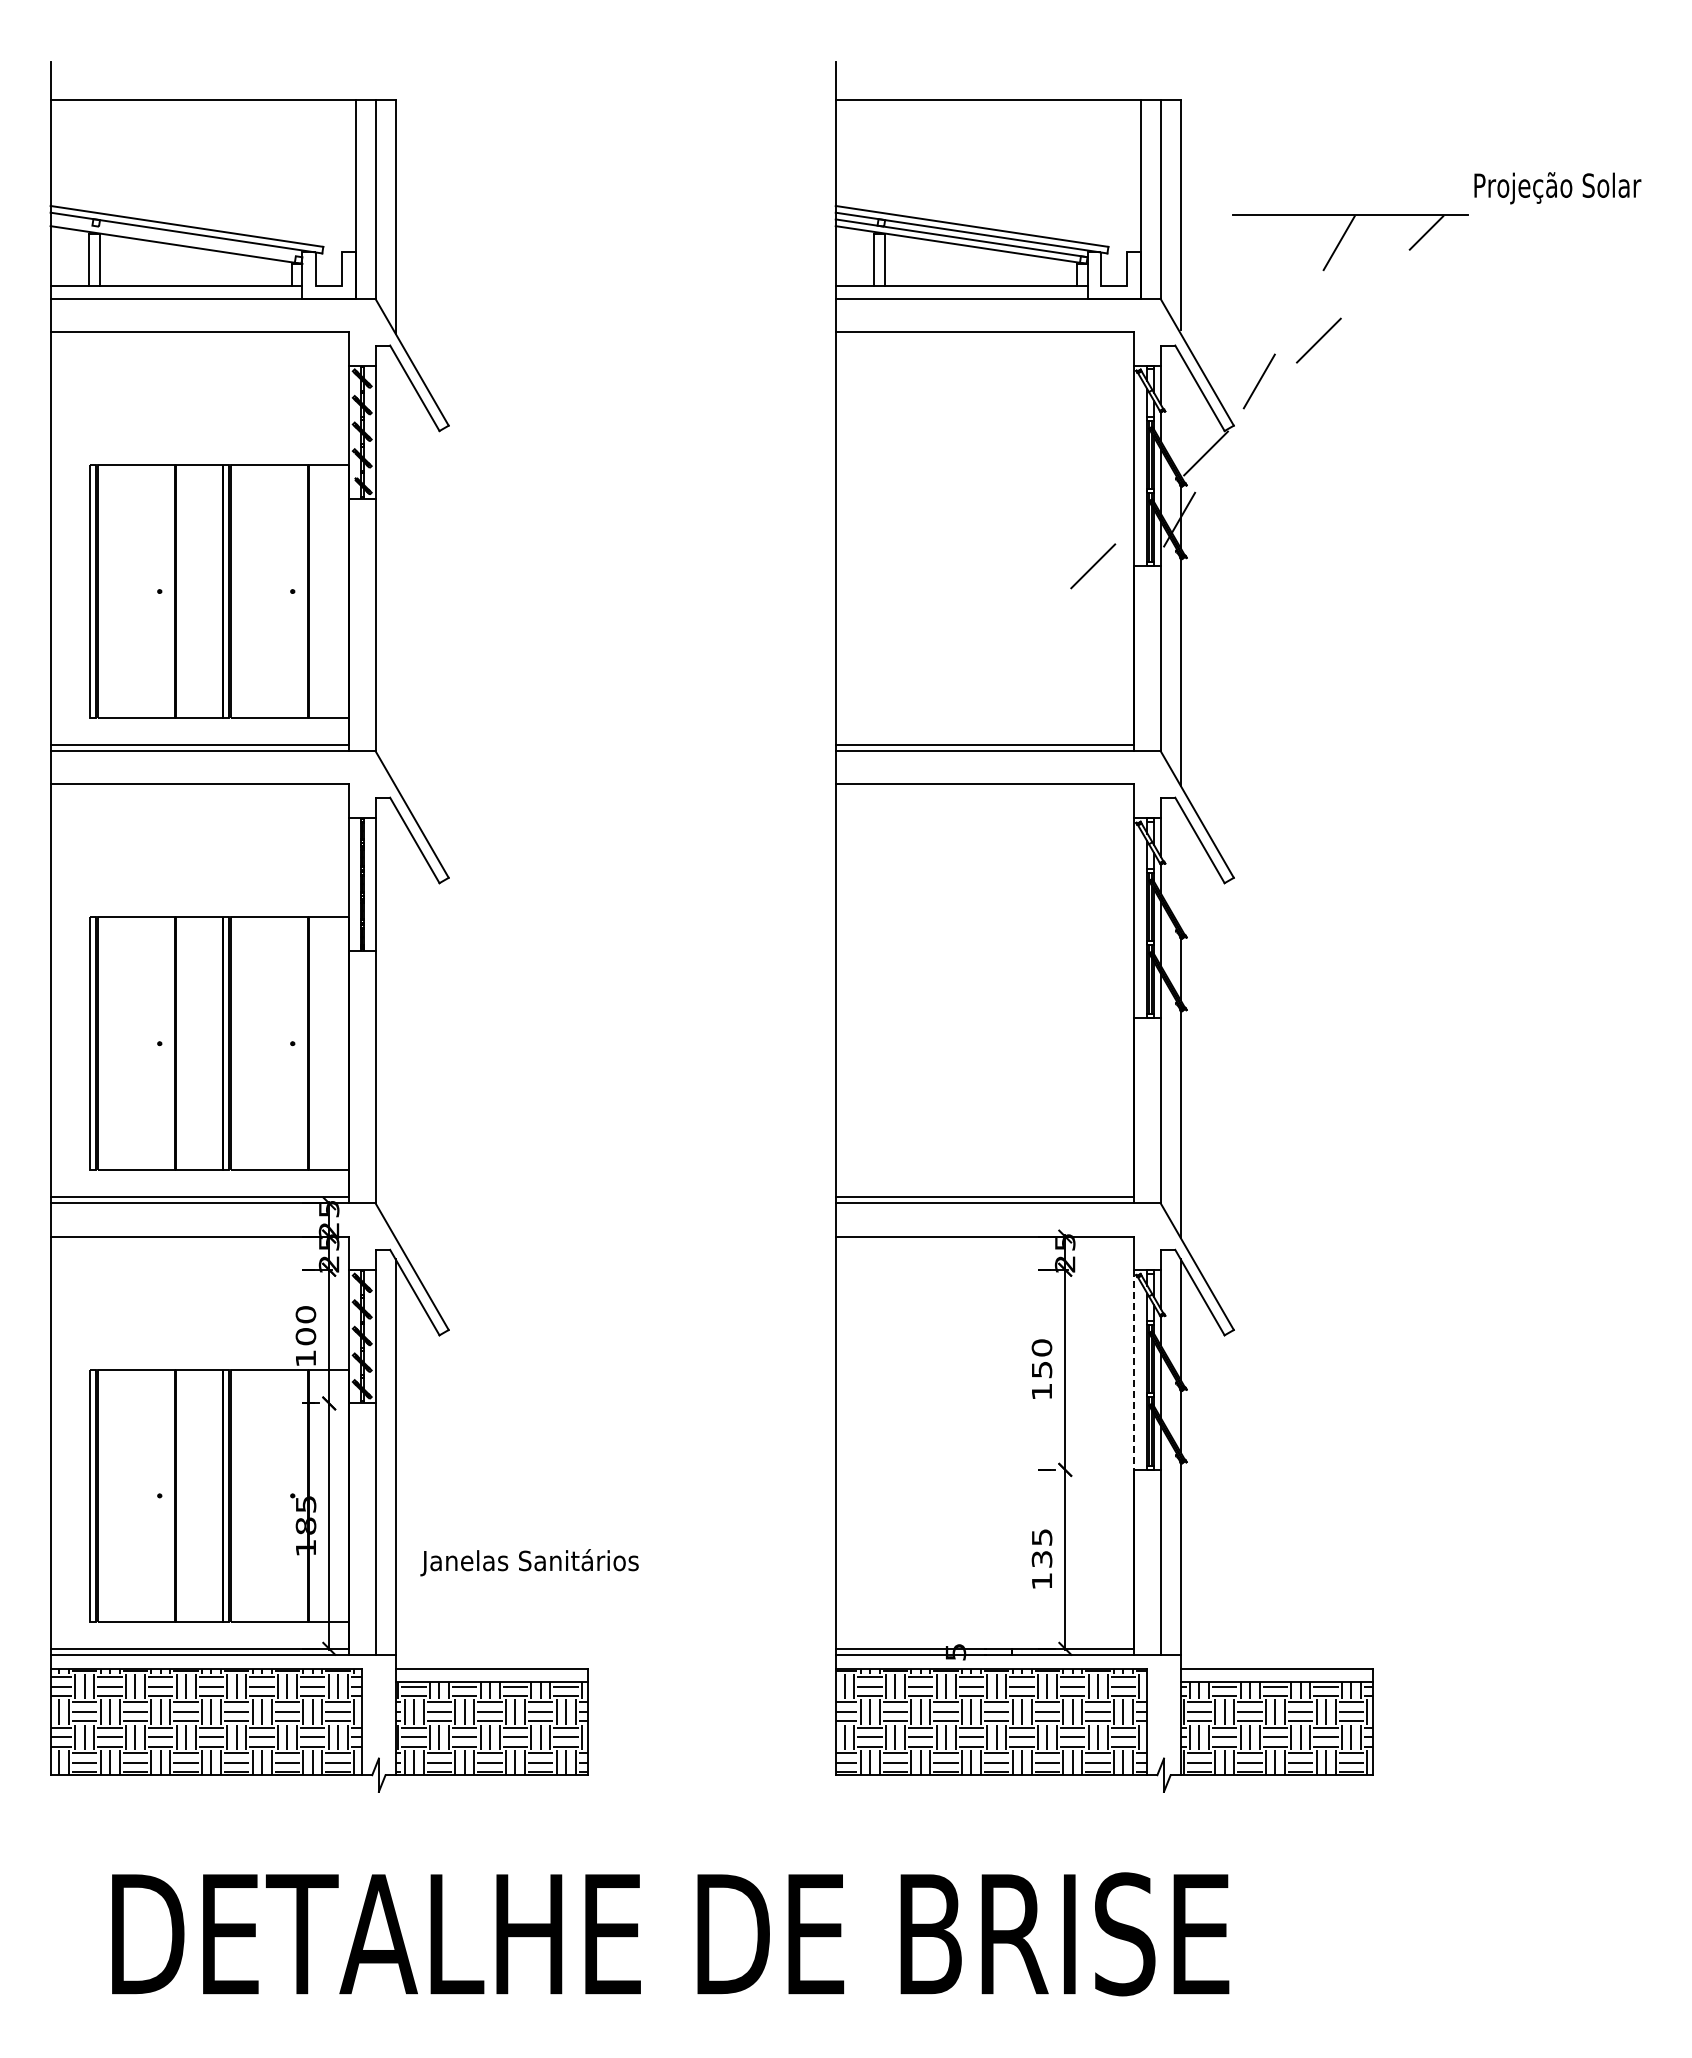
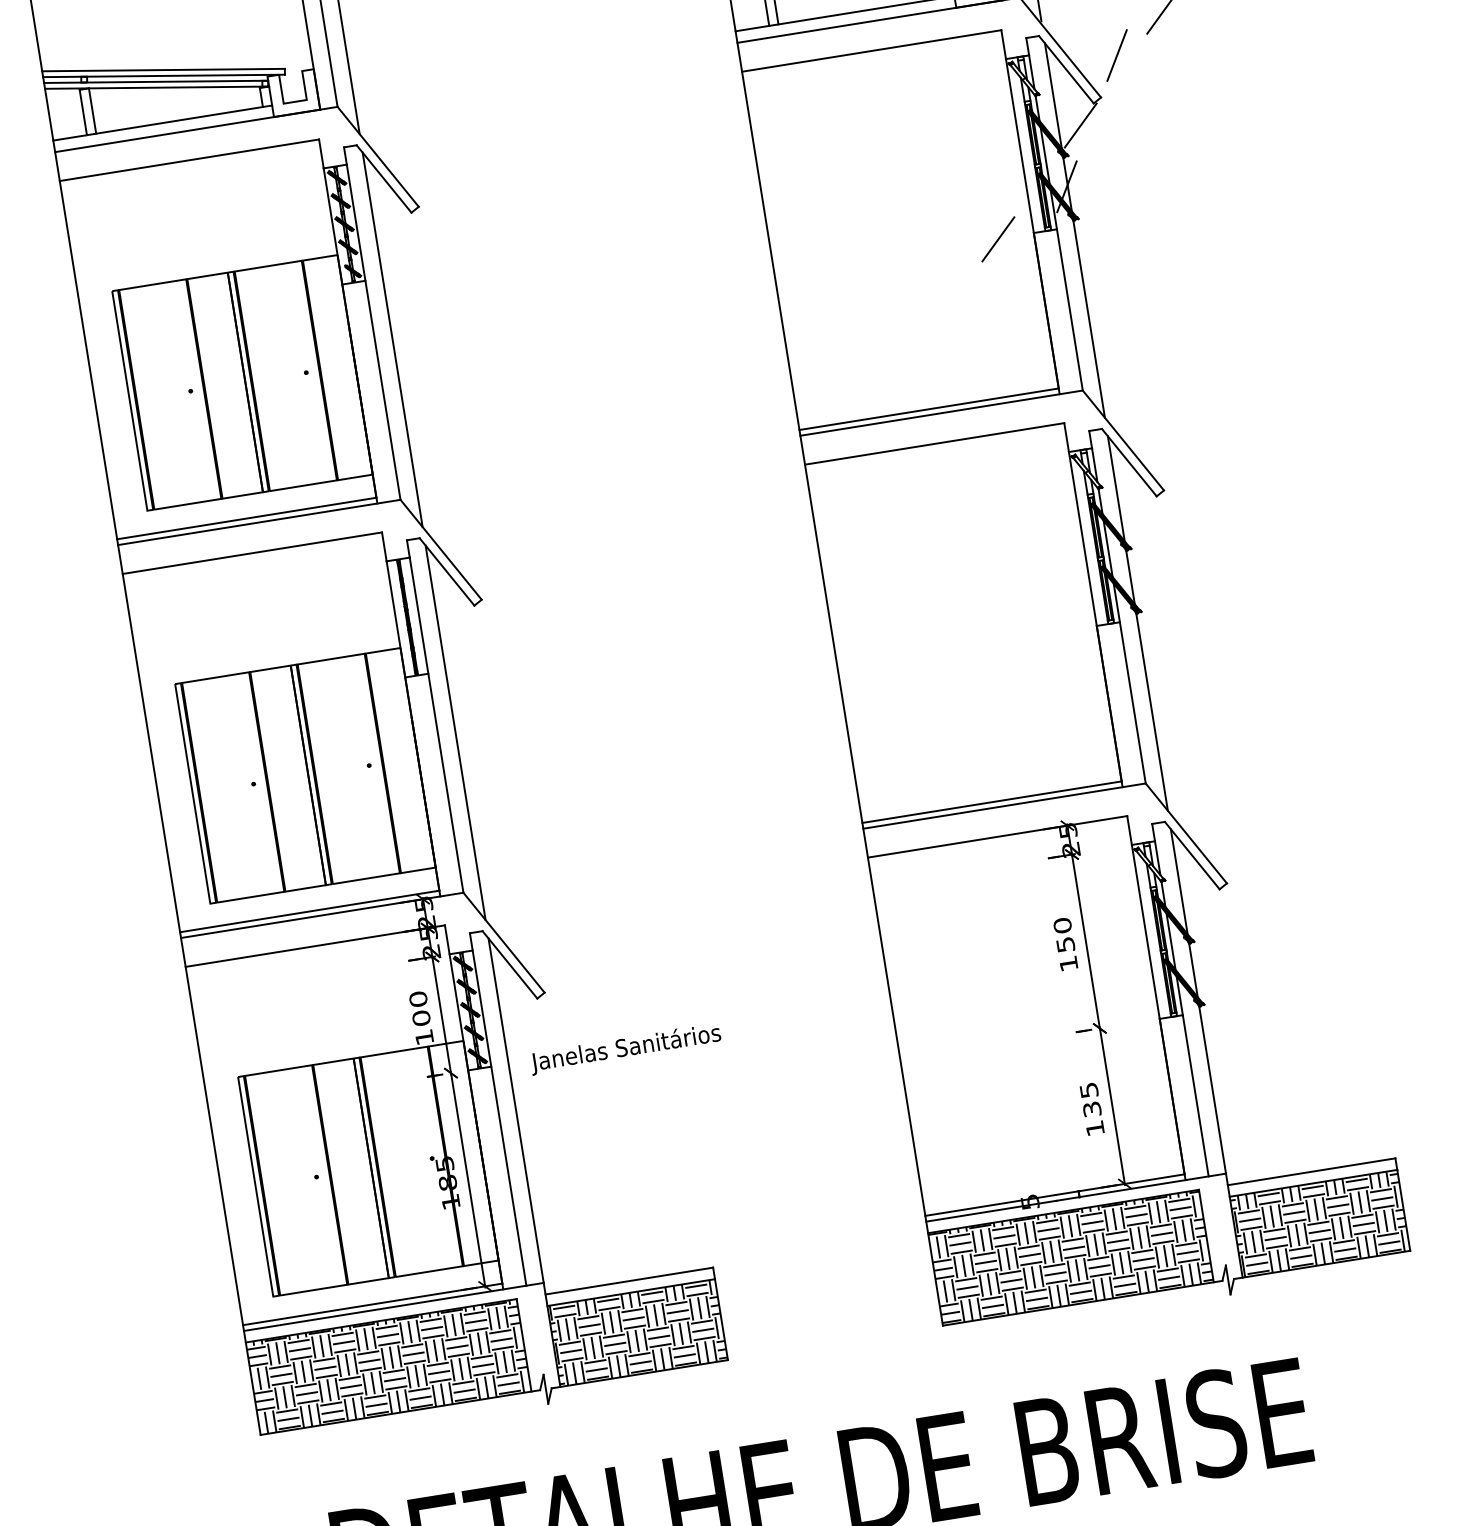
line: (176, 238) -> (156, 82), added
line: (1180, 414) -> (1053, 95), added
line: (395, 569) -> (392, 339), added
line: (1180, 867) -> (1116, 488), added
line: (395, 1022) -> (455, 732), added
line: (1134, 1370) -> (1146, 932), dashed -> solid
text: (529, 1562) -> (625, 1048), moved

